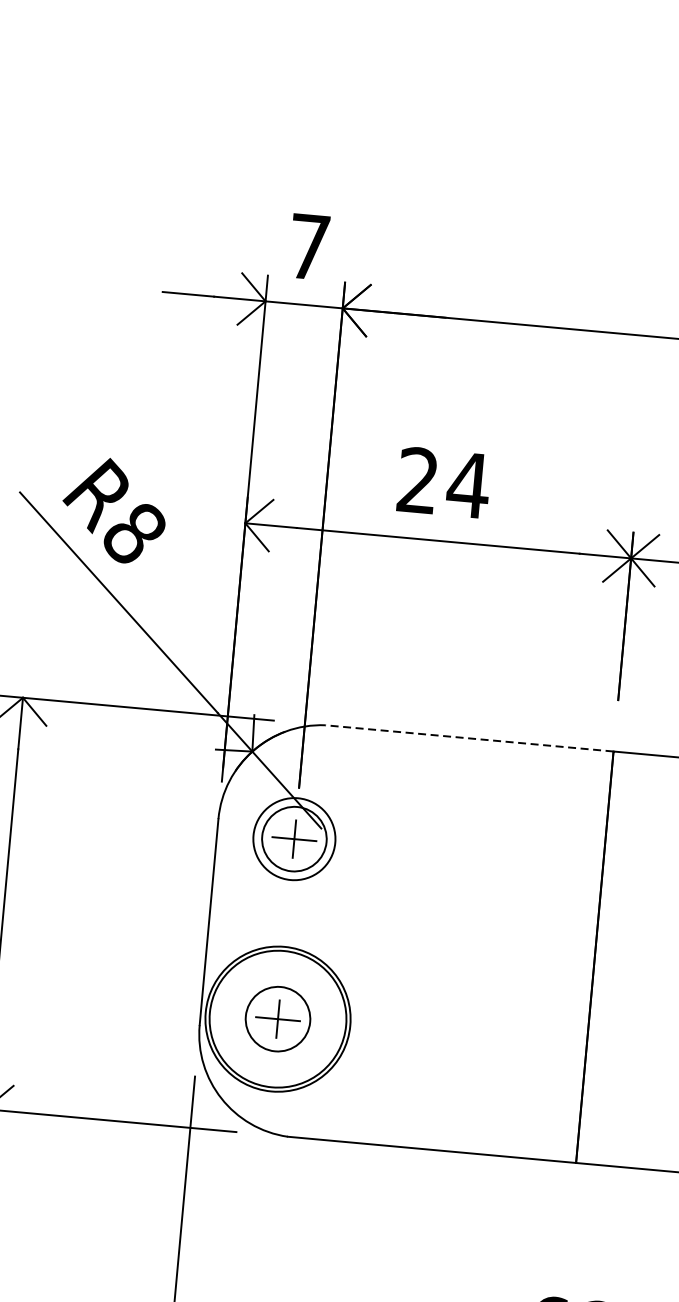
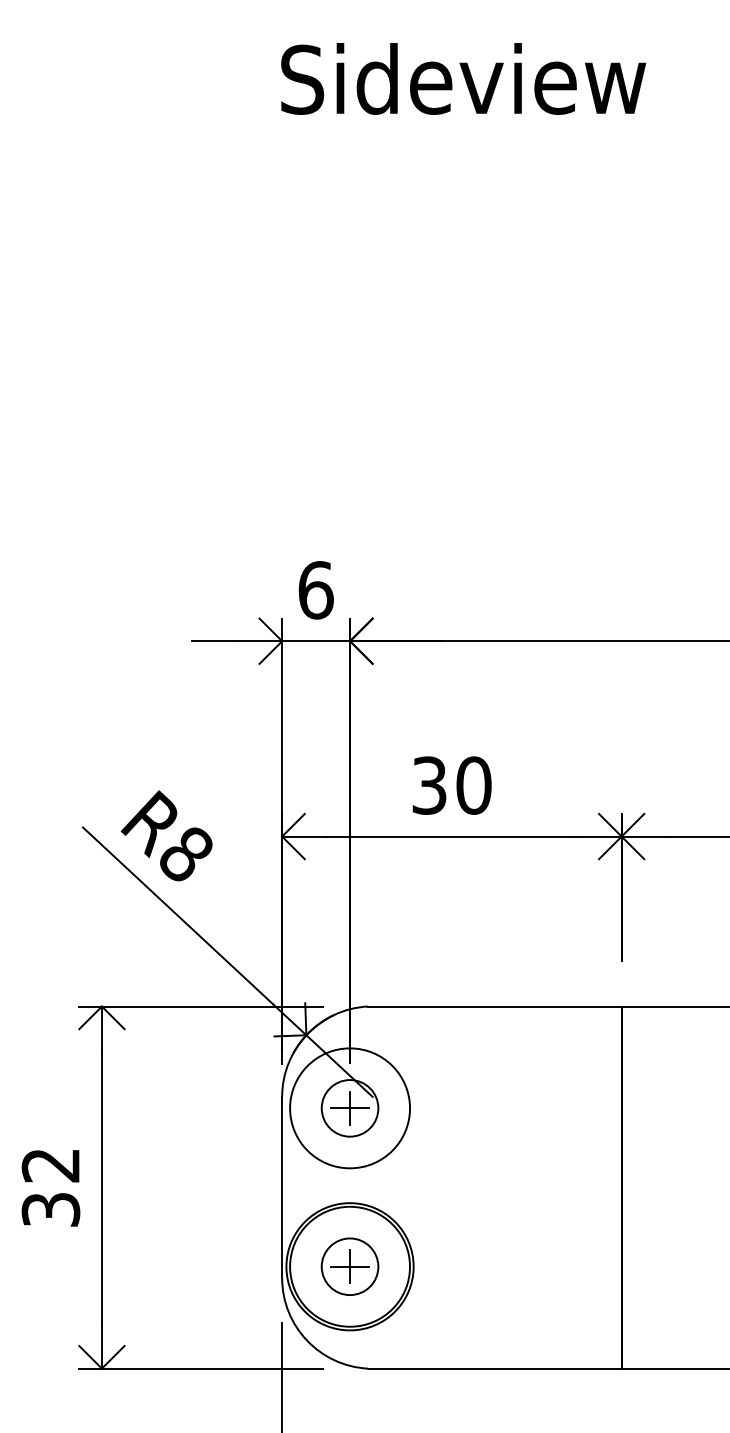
text: (308, 247) -> (315, 590), 7 -> 6
text: (444, 482) -> (452, 785), 24 -> 30
line: (469, 738) -> (494, 1006), dashed -> solid
circle: (294, 839) -> (350, 1108), size x1.67

